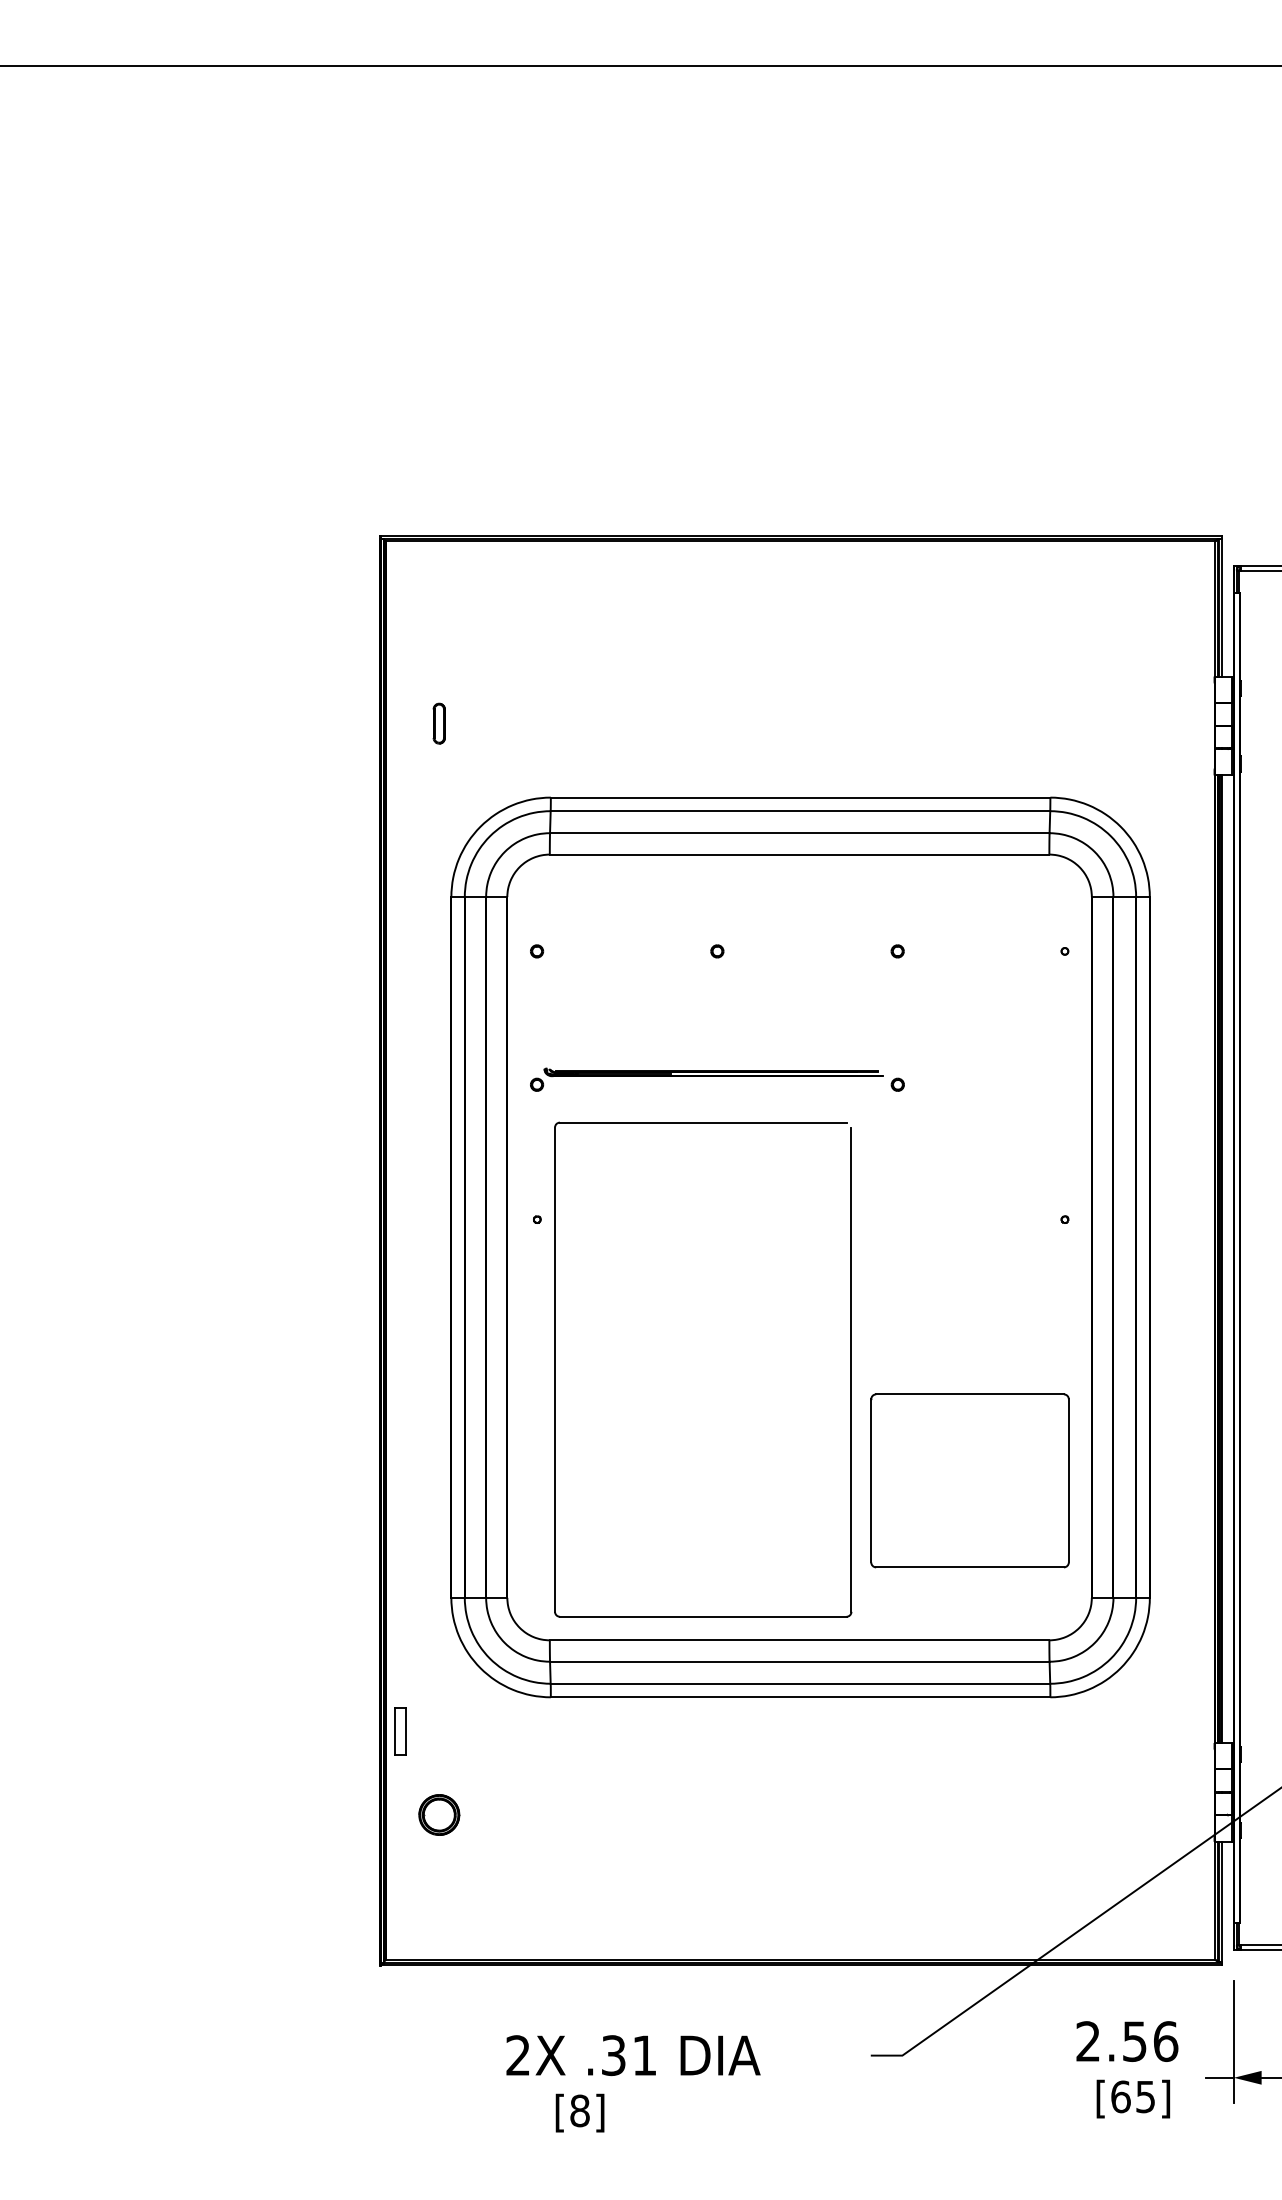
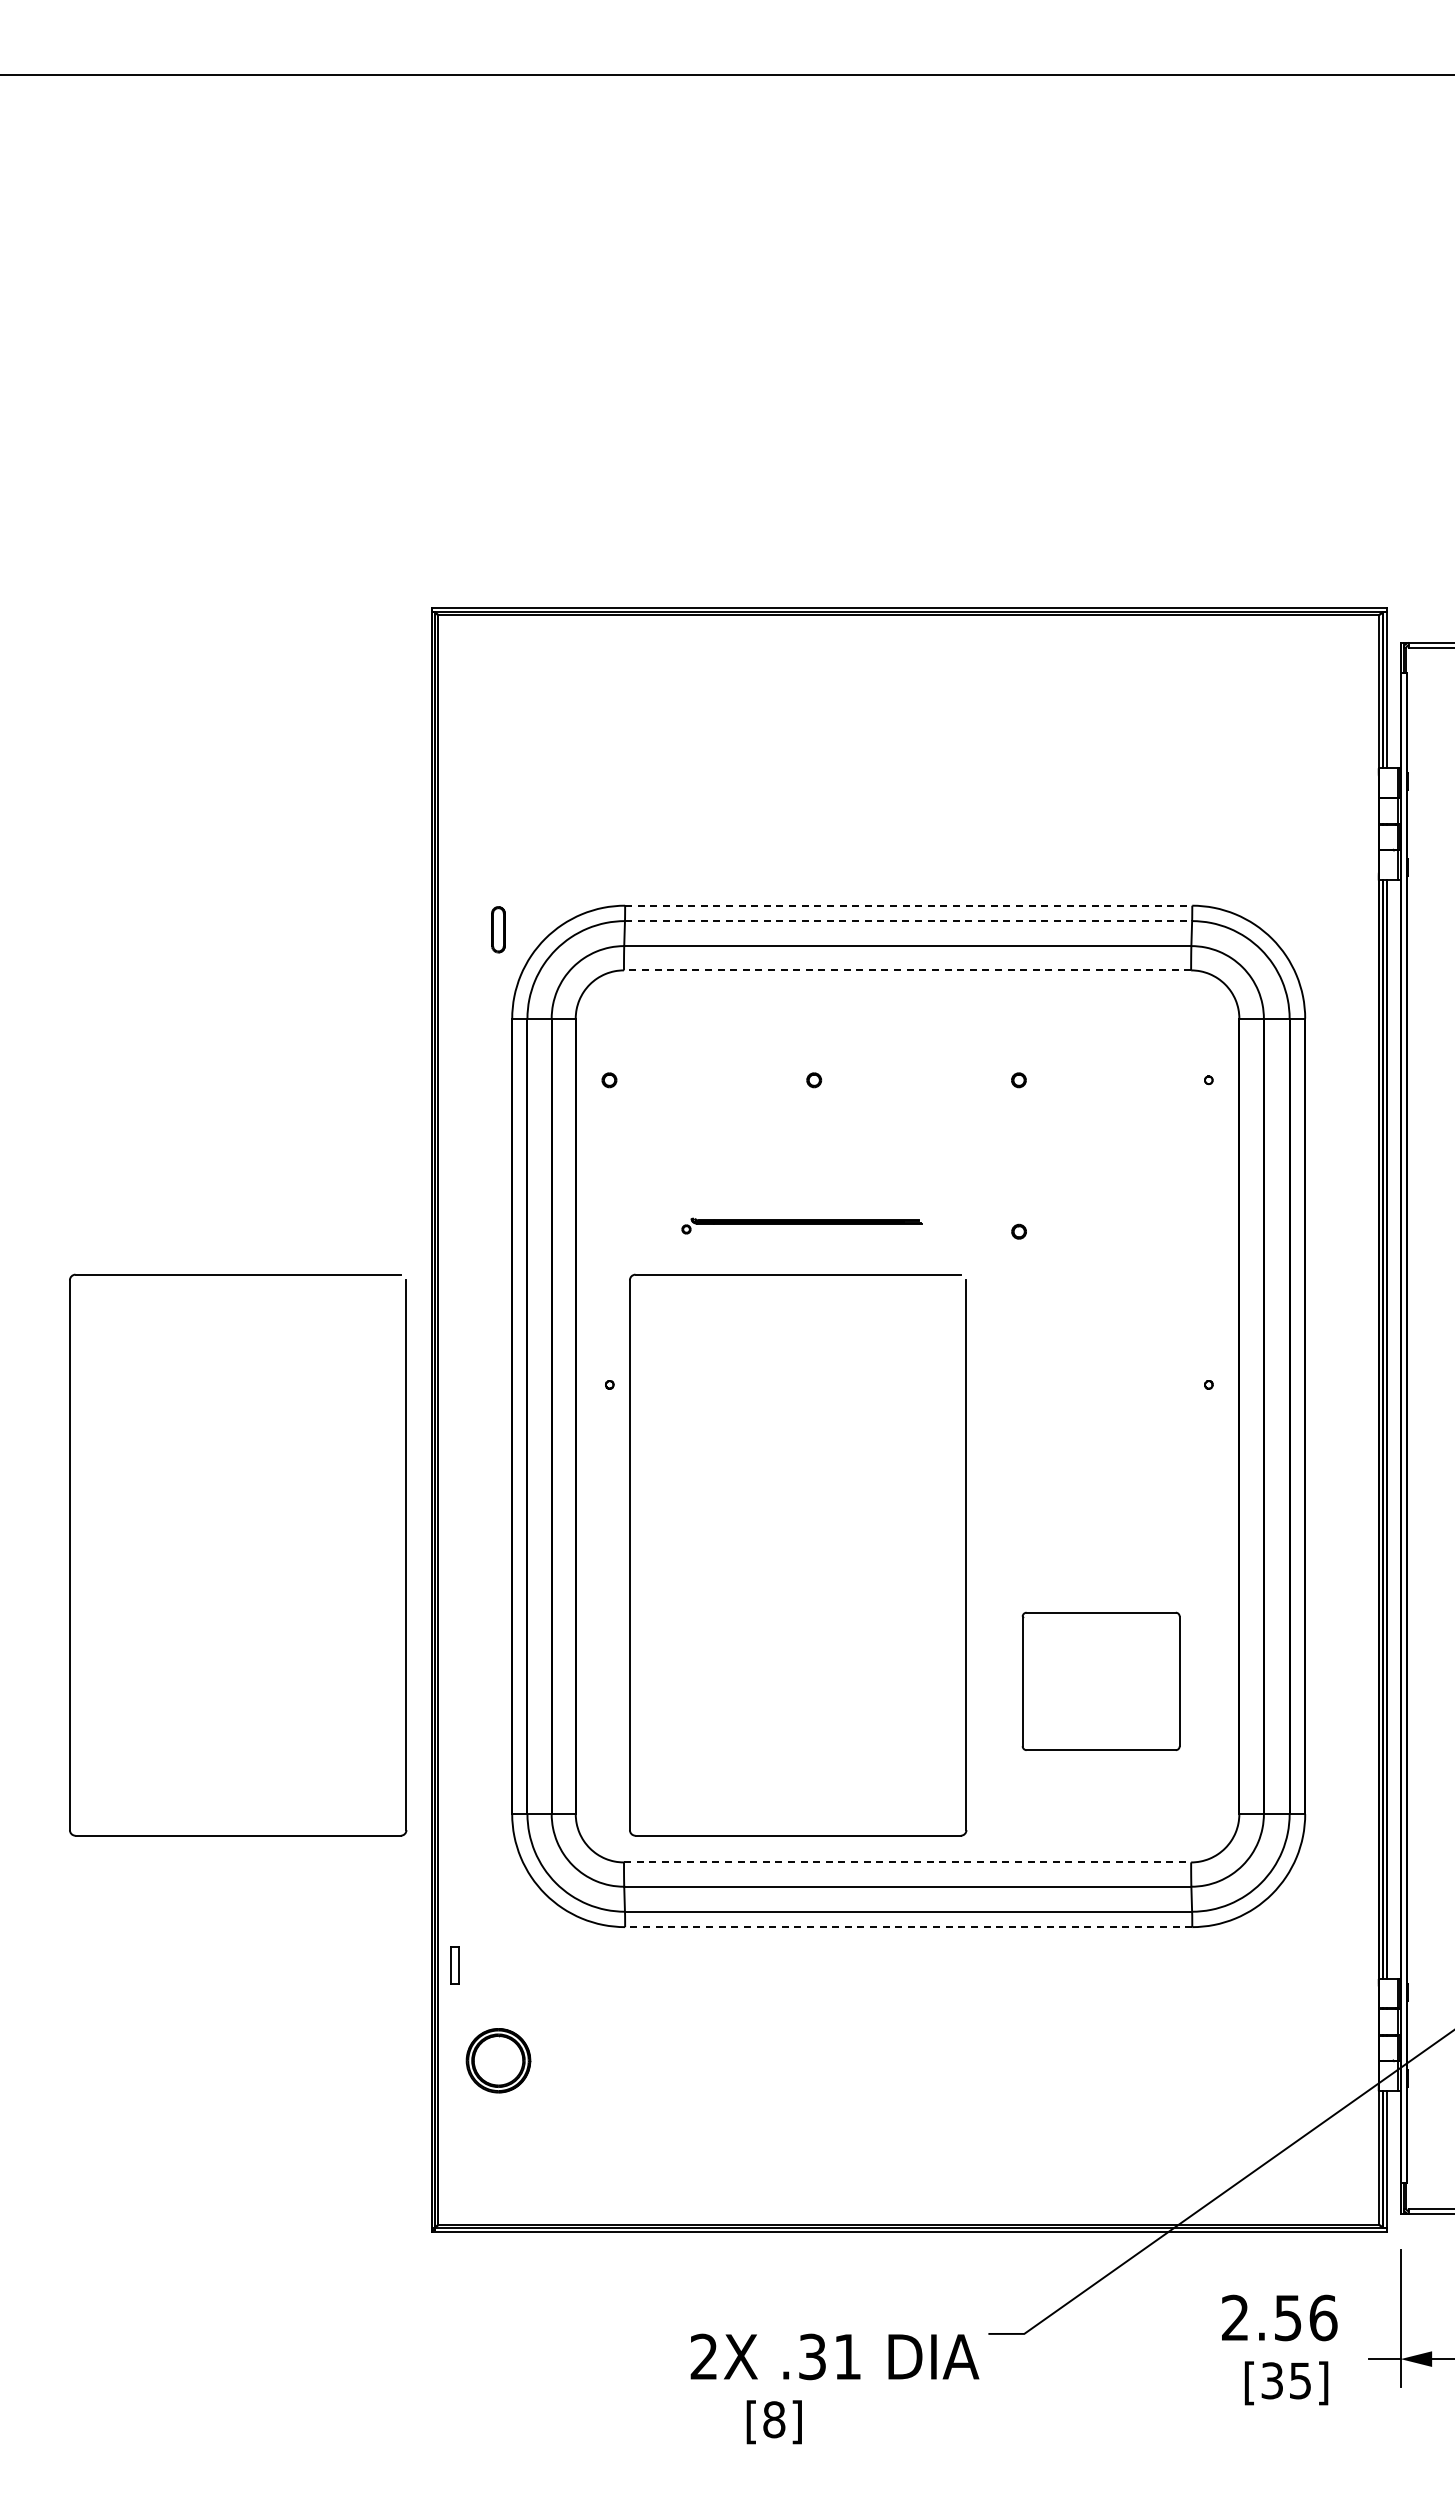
part: (439, 723) -> (498, 929), moved
line: (800, 797) -> (908, 905), solid -> dashed
line: (800, 811) -> (908, 921), solid -> dashed
line: (799, 854) -> (907, 970), solid -> dashed
part: (706, 1079) -> (801, 1225), size x0.6
part: (357, 1369) -> (405, 1554), added
part: (970, 1480) -> (1101, 1681), size x0.7
line: (799, 1640) -> (907, 1862), solid -> dashed
line: (800, 1697) -> (908, 1927), solid -> dashed
part: (400, 1731) -> (454, 1965), size x0.7
part: (439, 1814) -> (498, 2060), size x1.4
text: (633, 2083) -> (834, 2388), moved
text: (1121, 2096) -> (1272, 2380), [65] -> [35]

